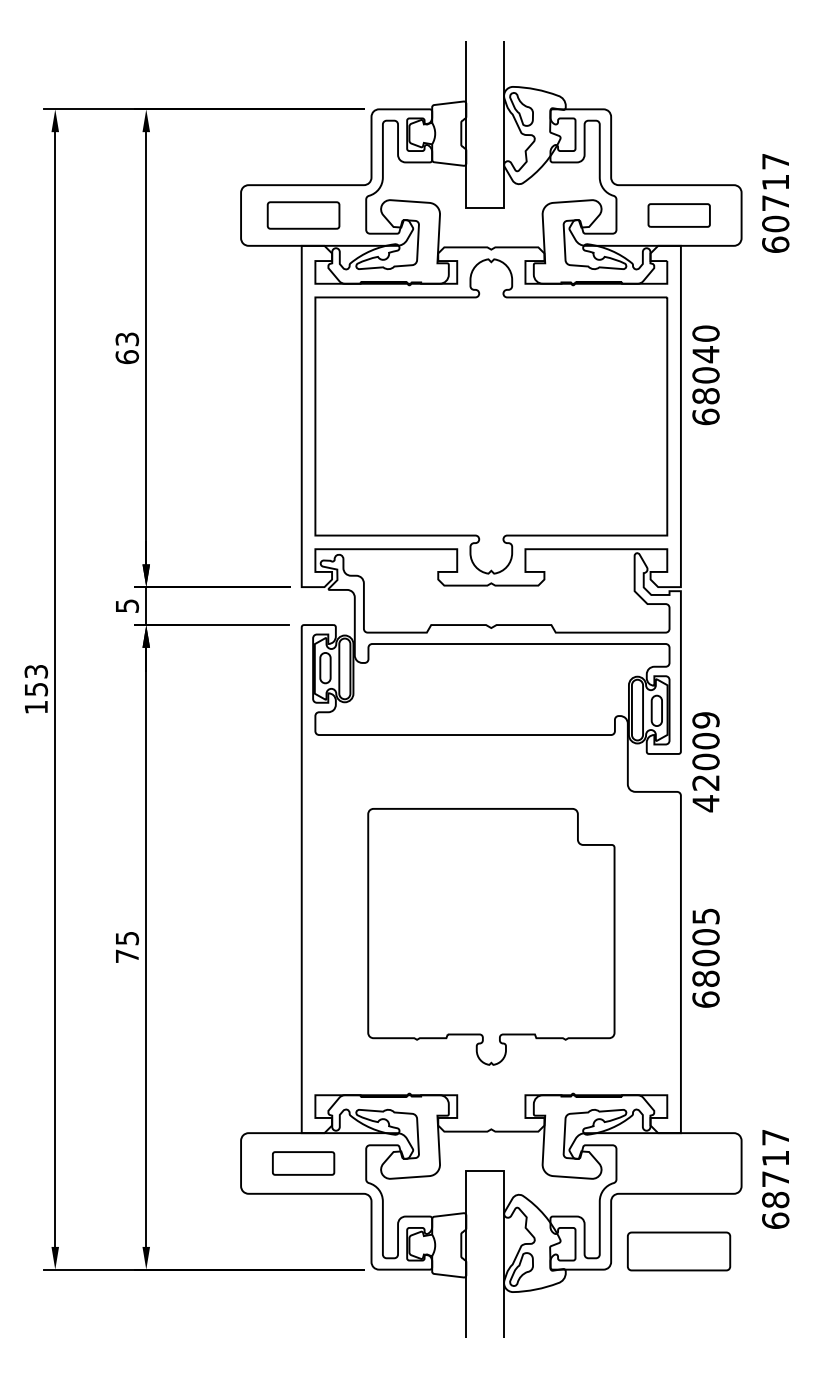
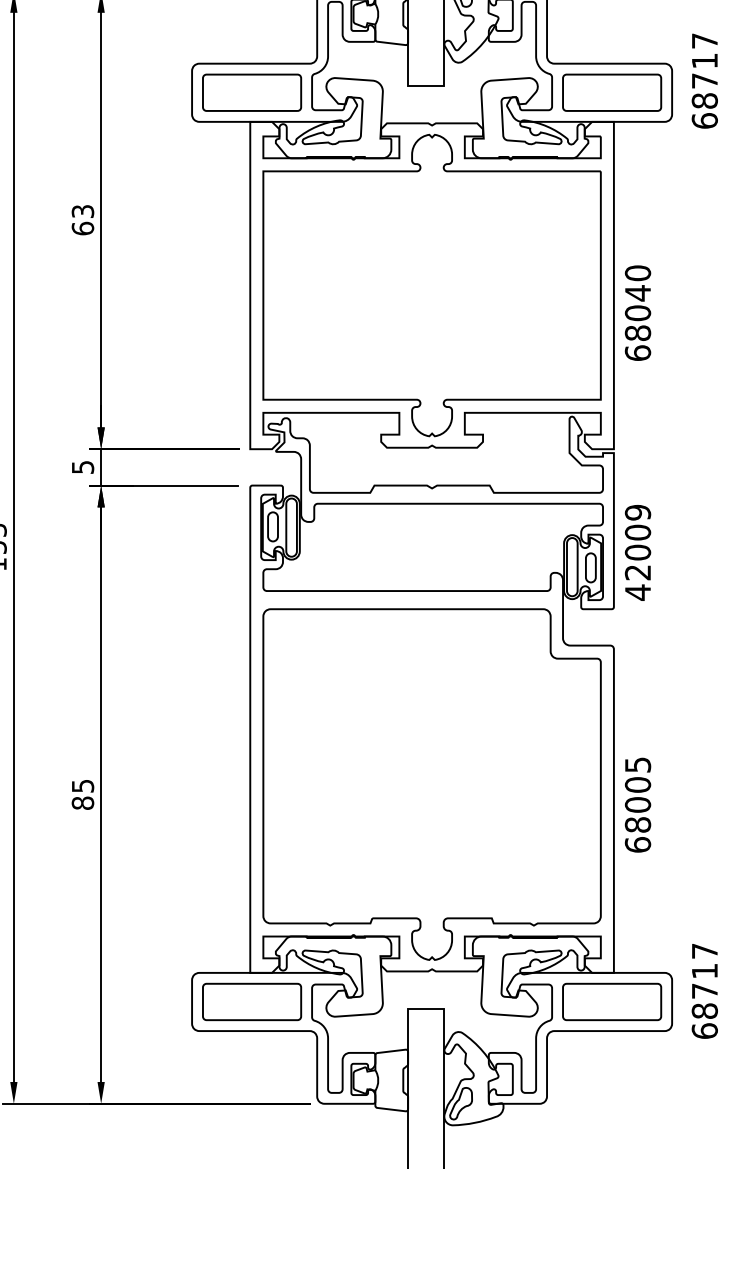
part: (303, 215) -> (251, 92), size x1.43
part: (679, 215) -> (612, 92), size x1.67
text: (775, 223) -> (704, 100), 60717 -> 68717
text: (705, 375) -> (637, 313), moved
text: (705, 762) -> (637, 553), moved
part: (491, 936) -> (432, 784), size x1.43
text: (127, 956) -> (83, 803), 75 -> 85
part: (303, 1163) -> (251, 1002), size x1.67
text: (775, 1179) -> (704, 991), moved
part: (679, 1251) -> (612, 1002), moved

